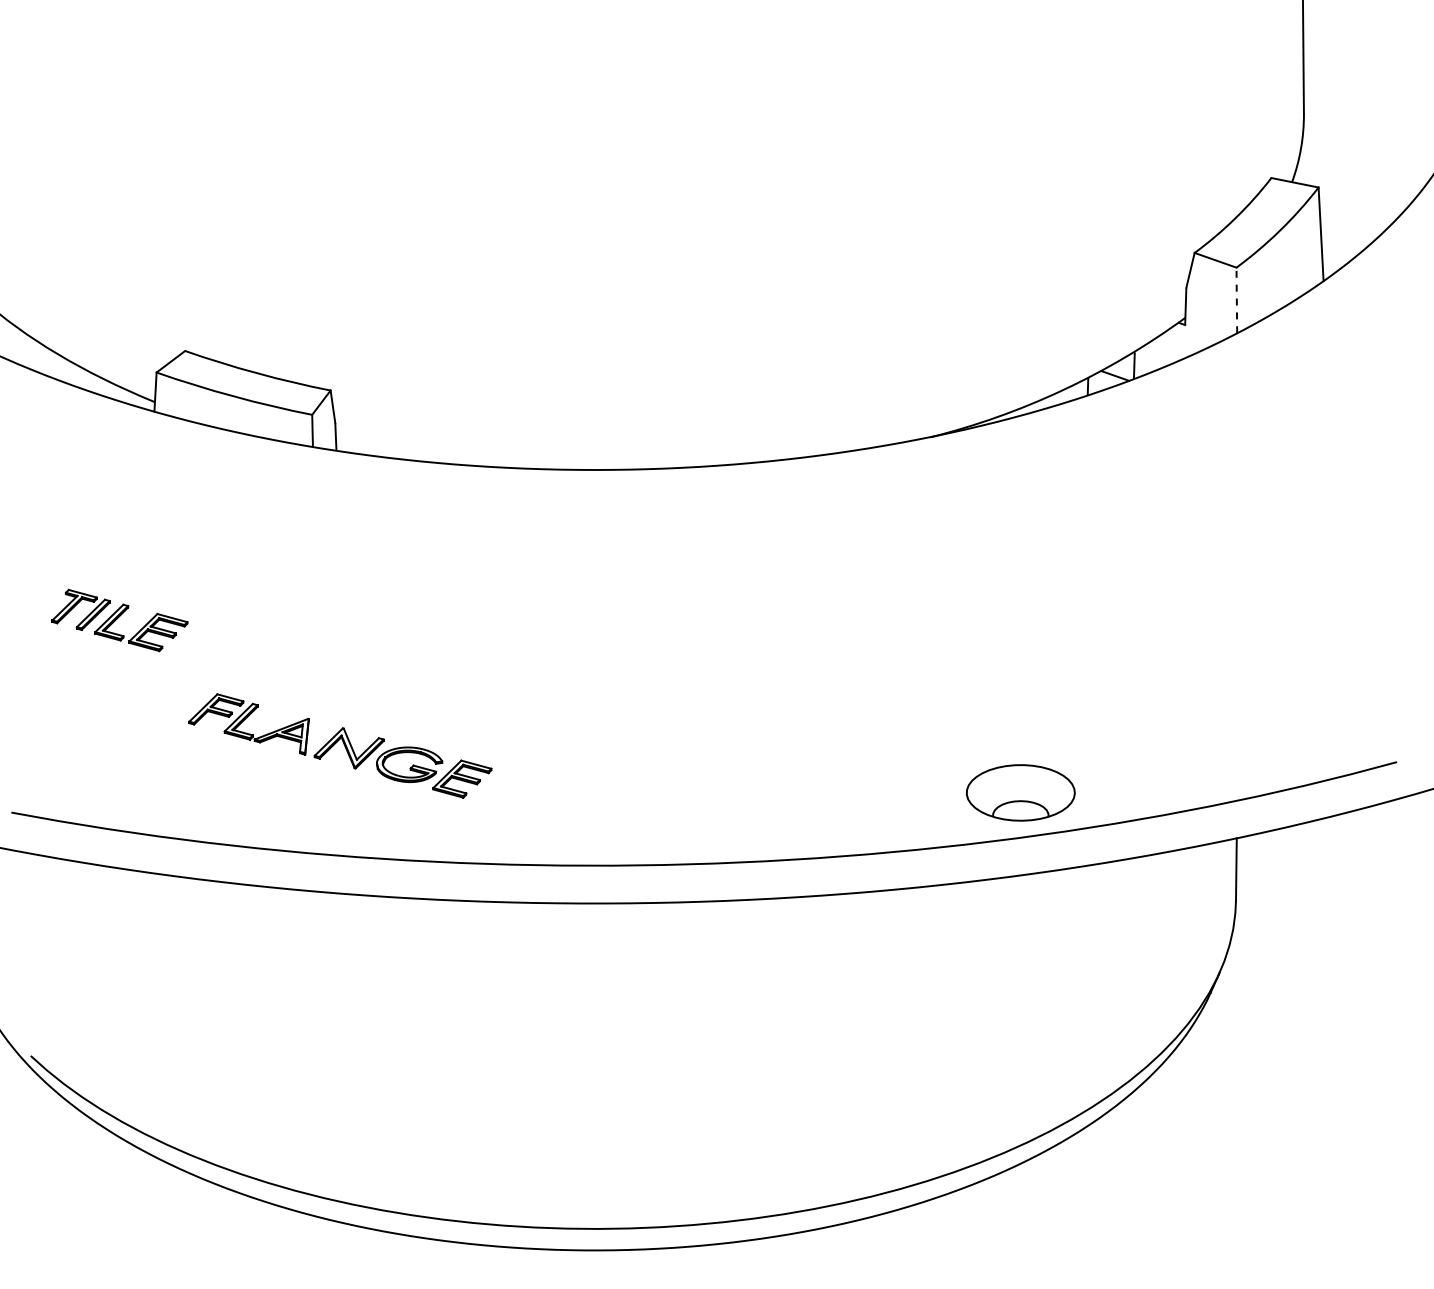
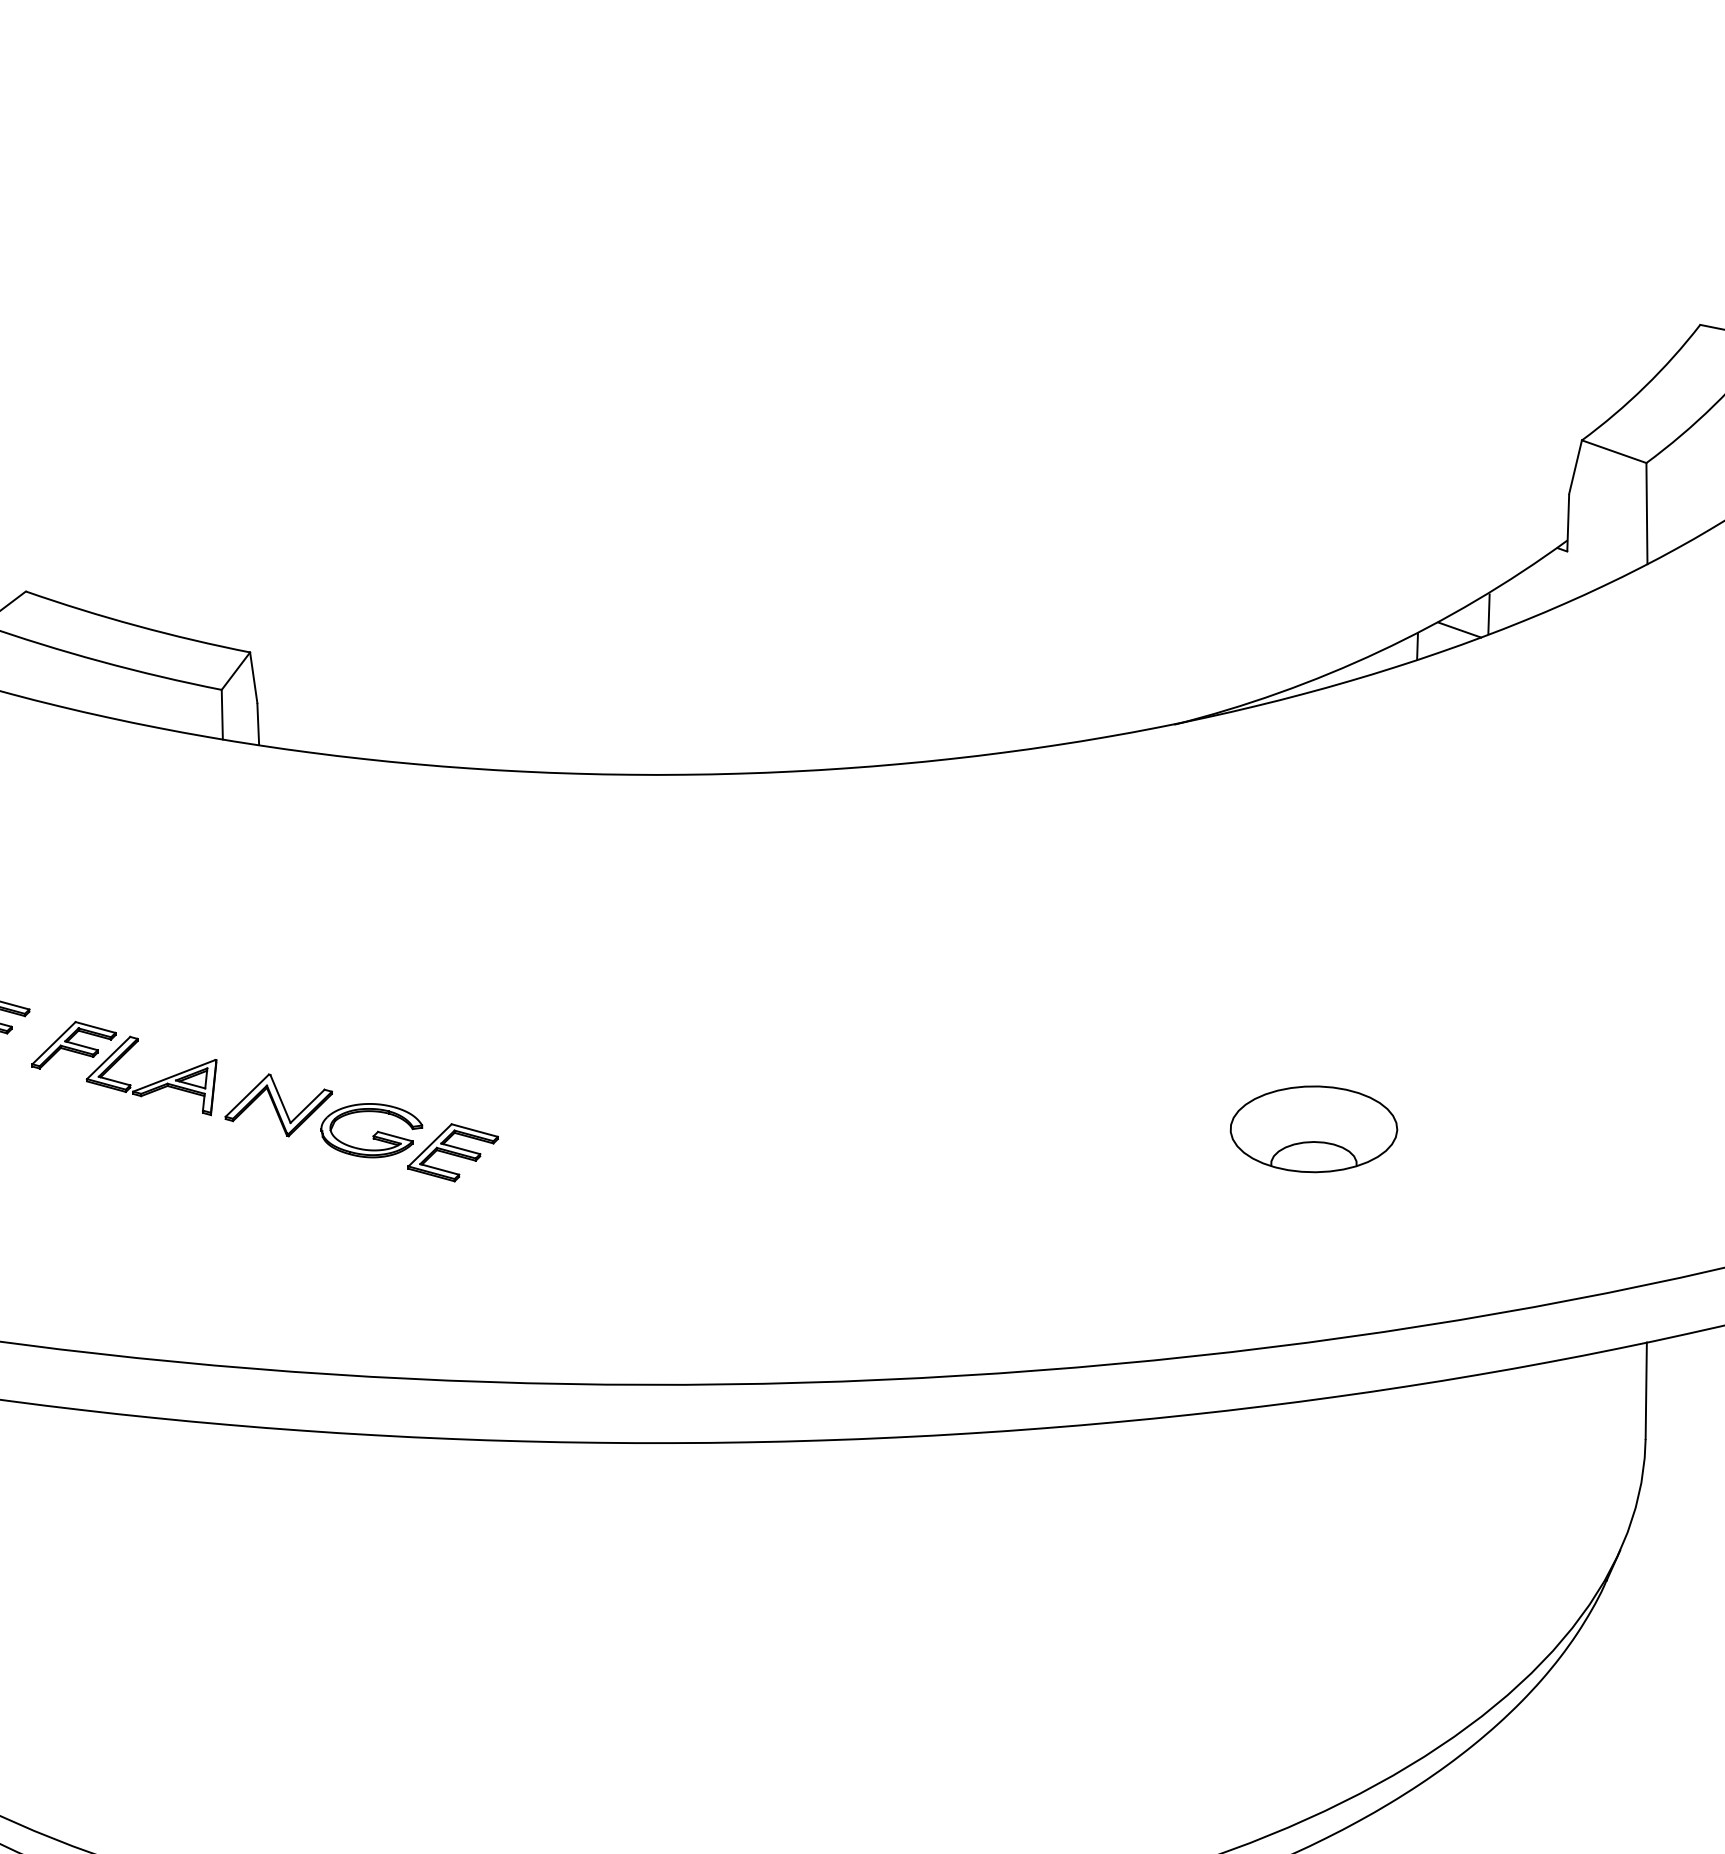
line: (1236, 300) -> (1646, 513), dashed -> solid
part: (340, 745) -> (265, 1100), moved
part: (1020, 792) -> (1313, 1128), moved

